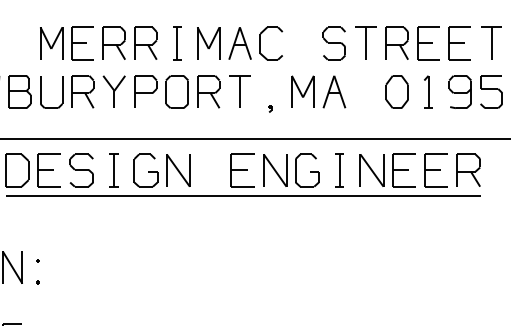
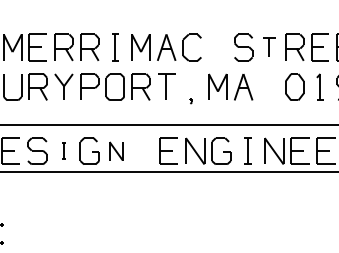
part: (365, 42) -> (268, 46), size x0.7
part: (113, 170) -> (63, 151), size x0.6
part: (178, 170) -> (116, 151), size x0.7

